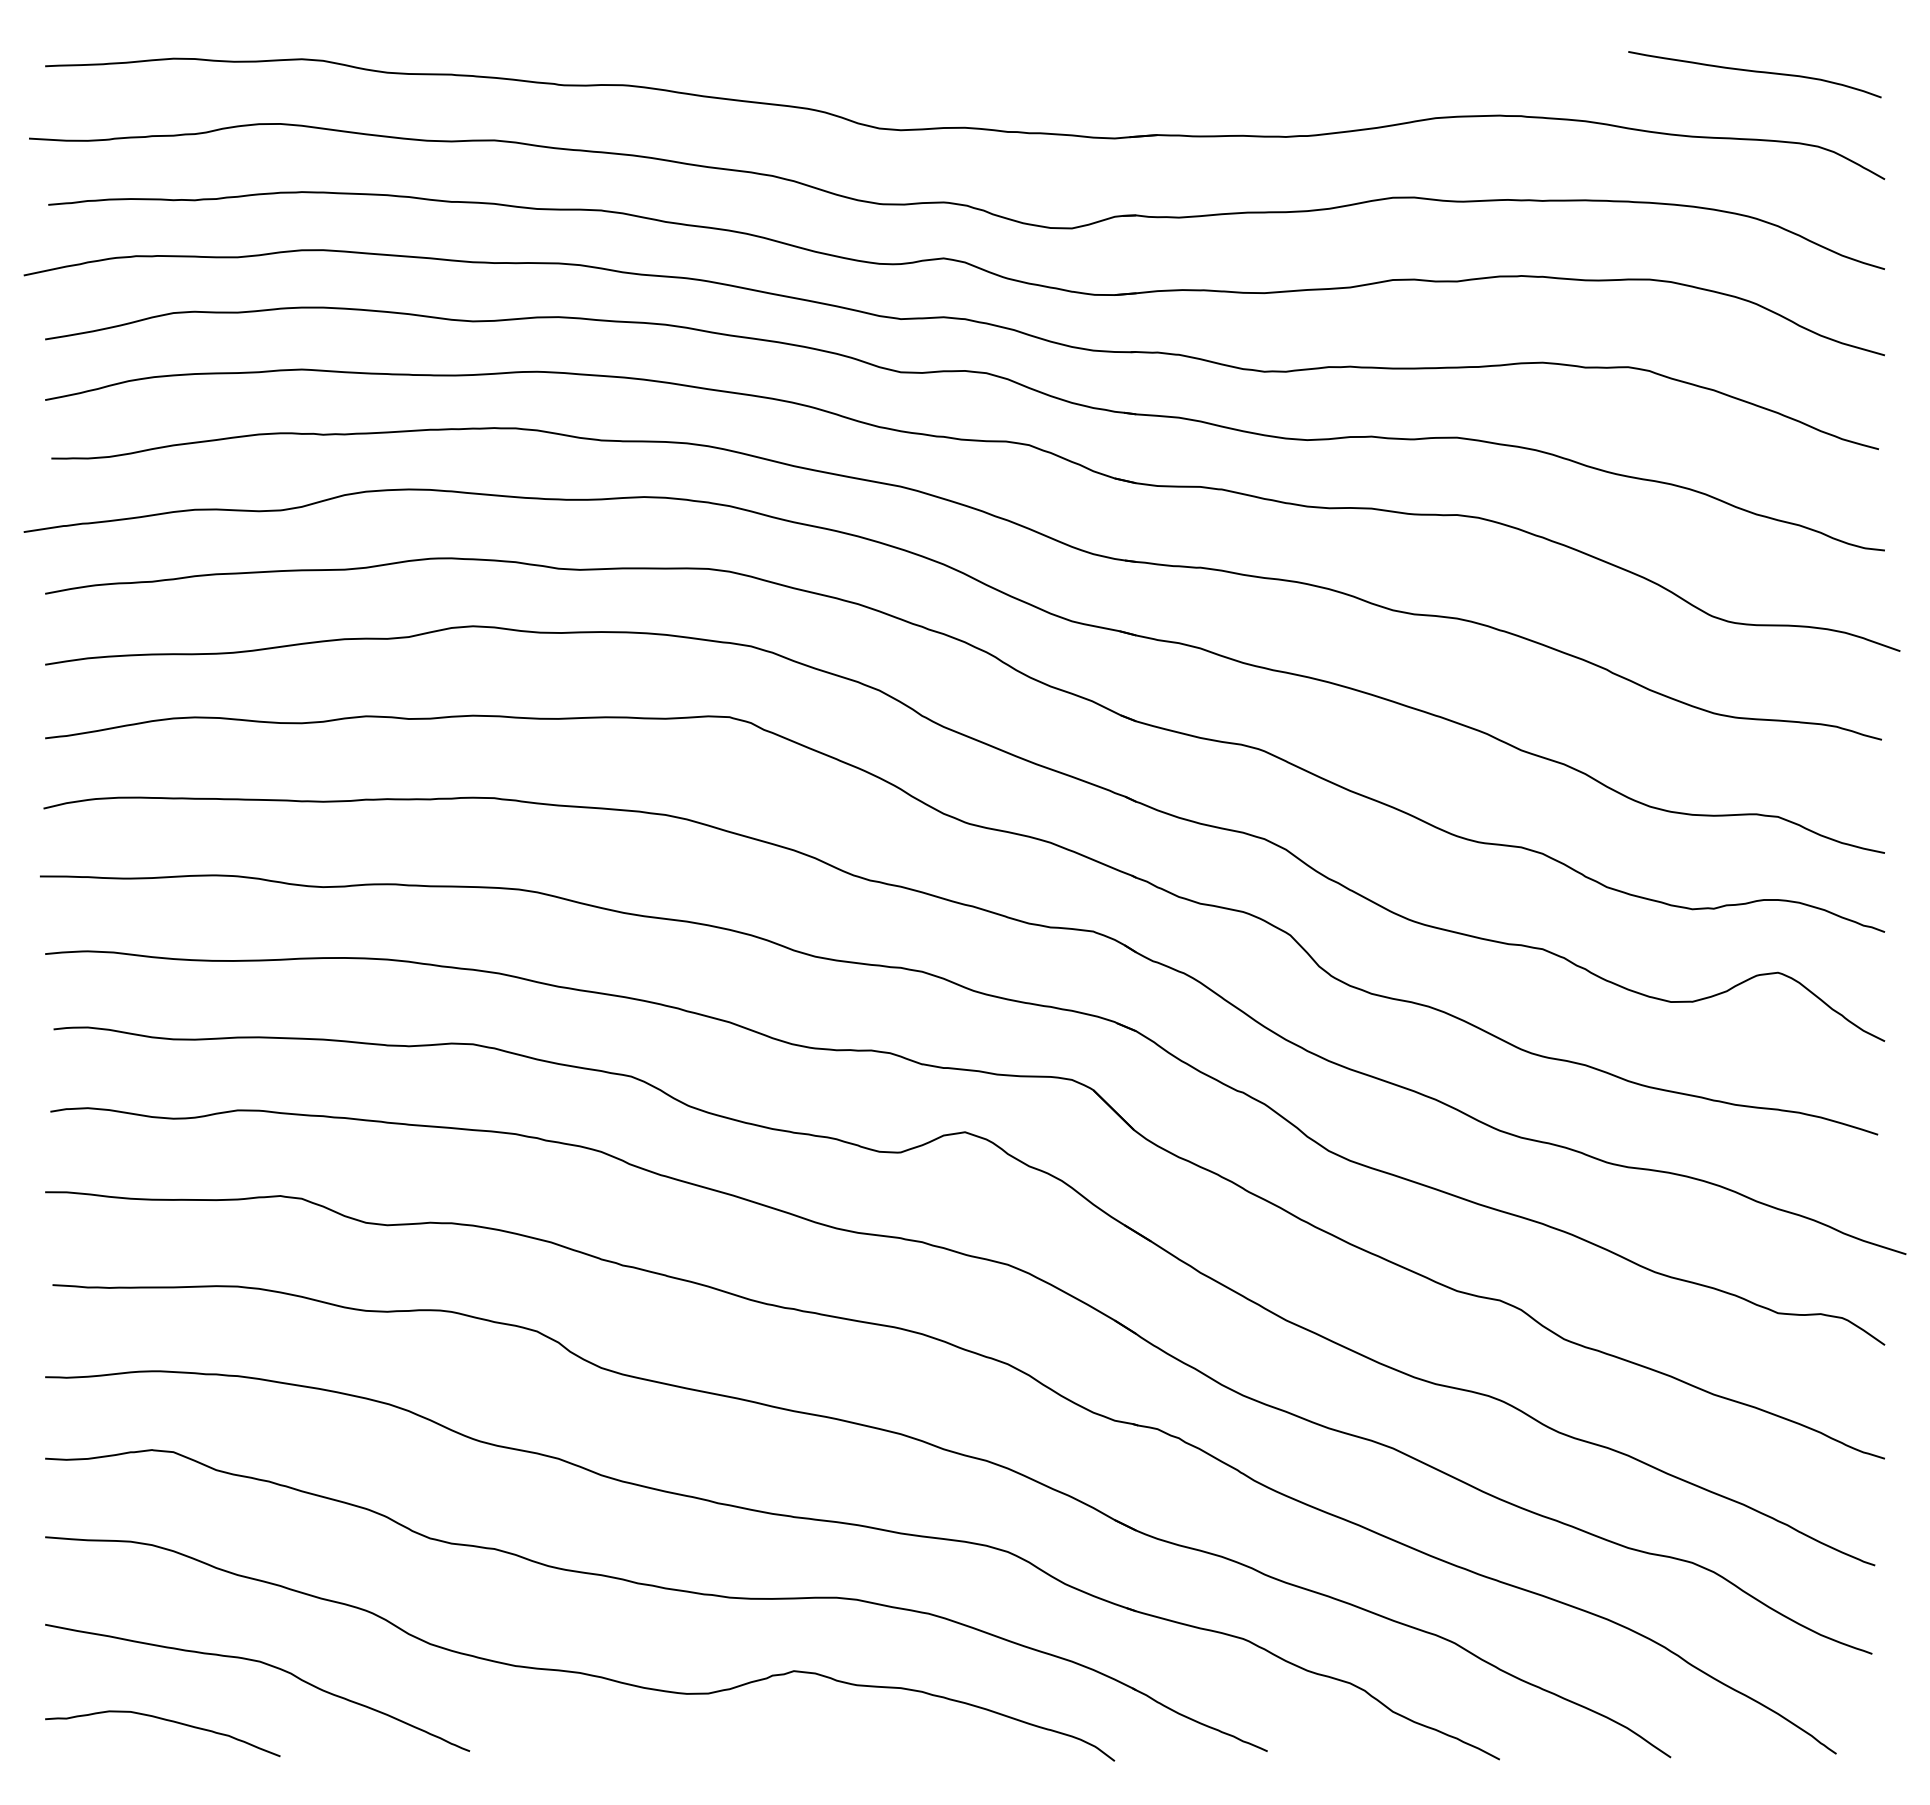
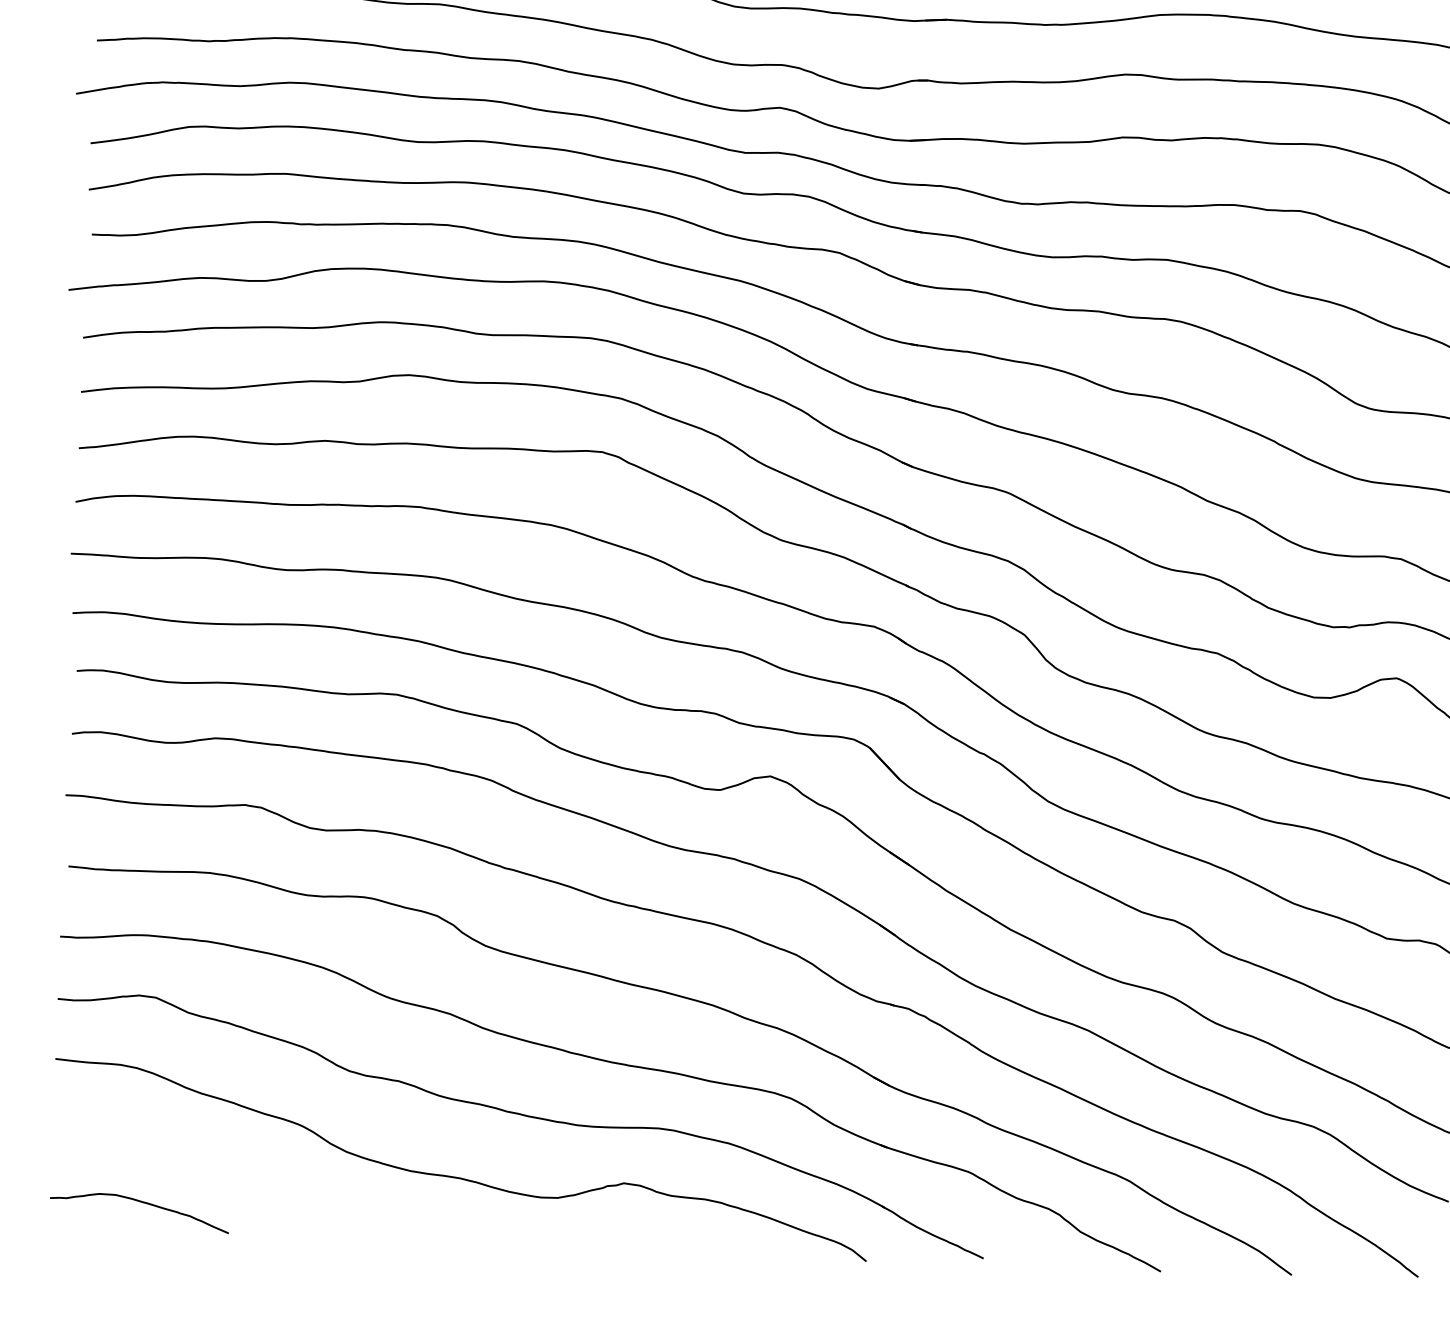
curve: (264, 1664) -> (219, 1162), removed

